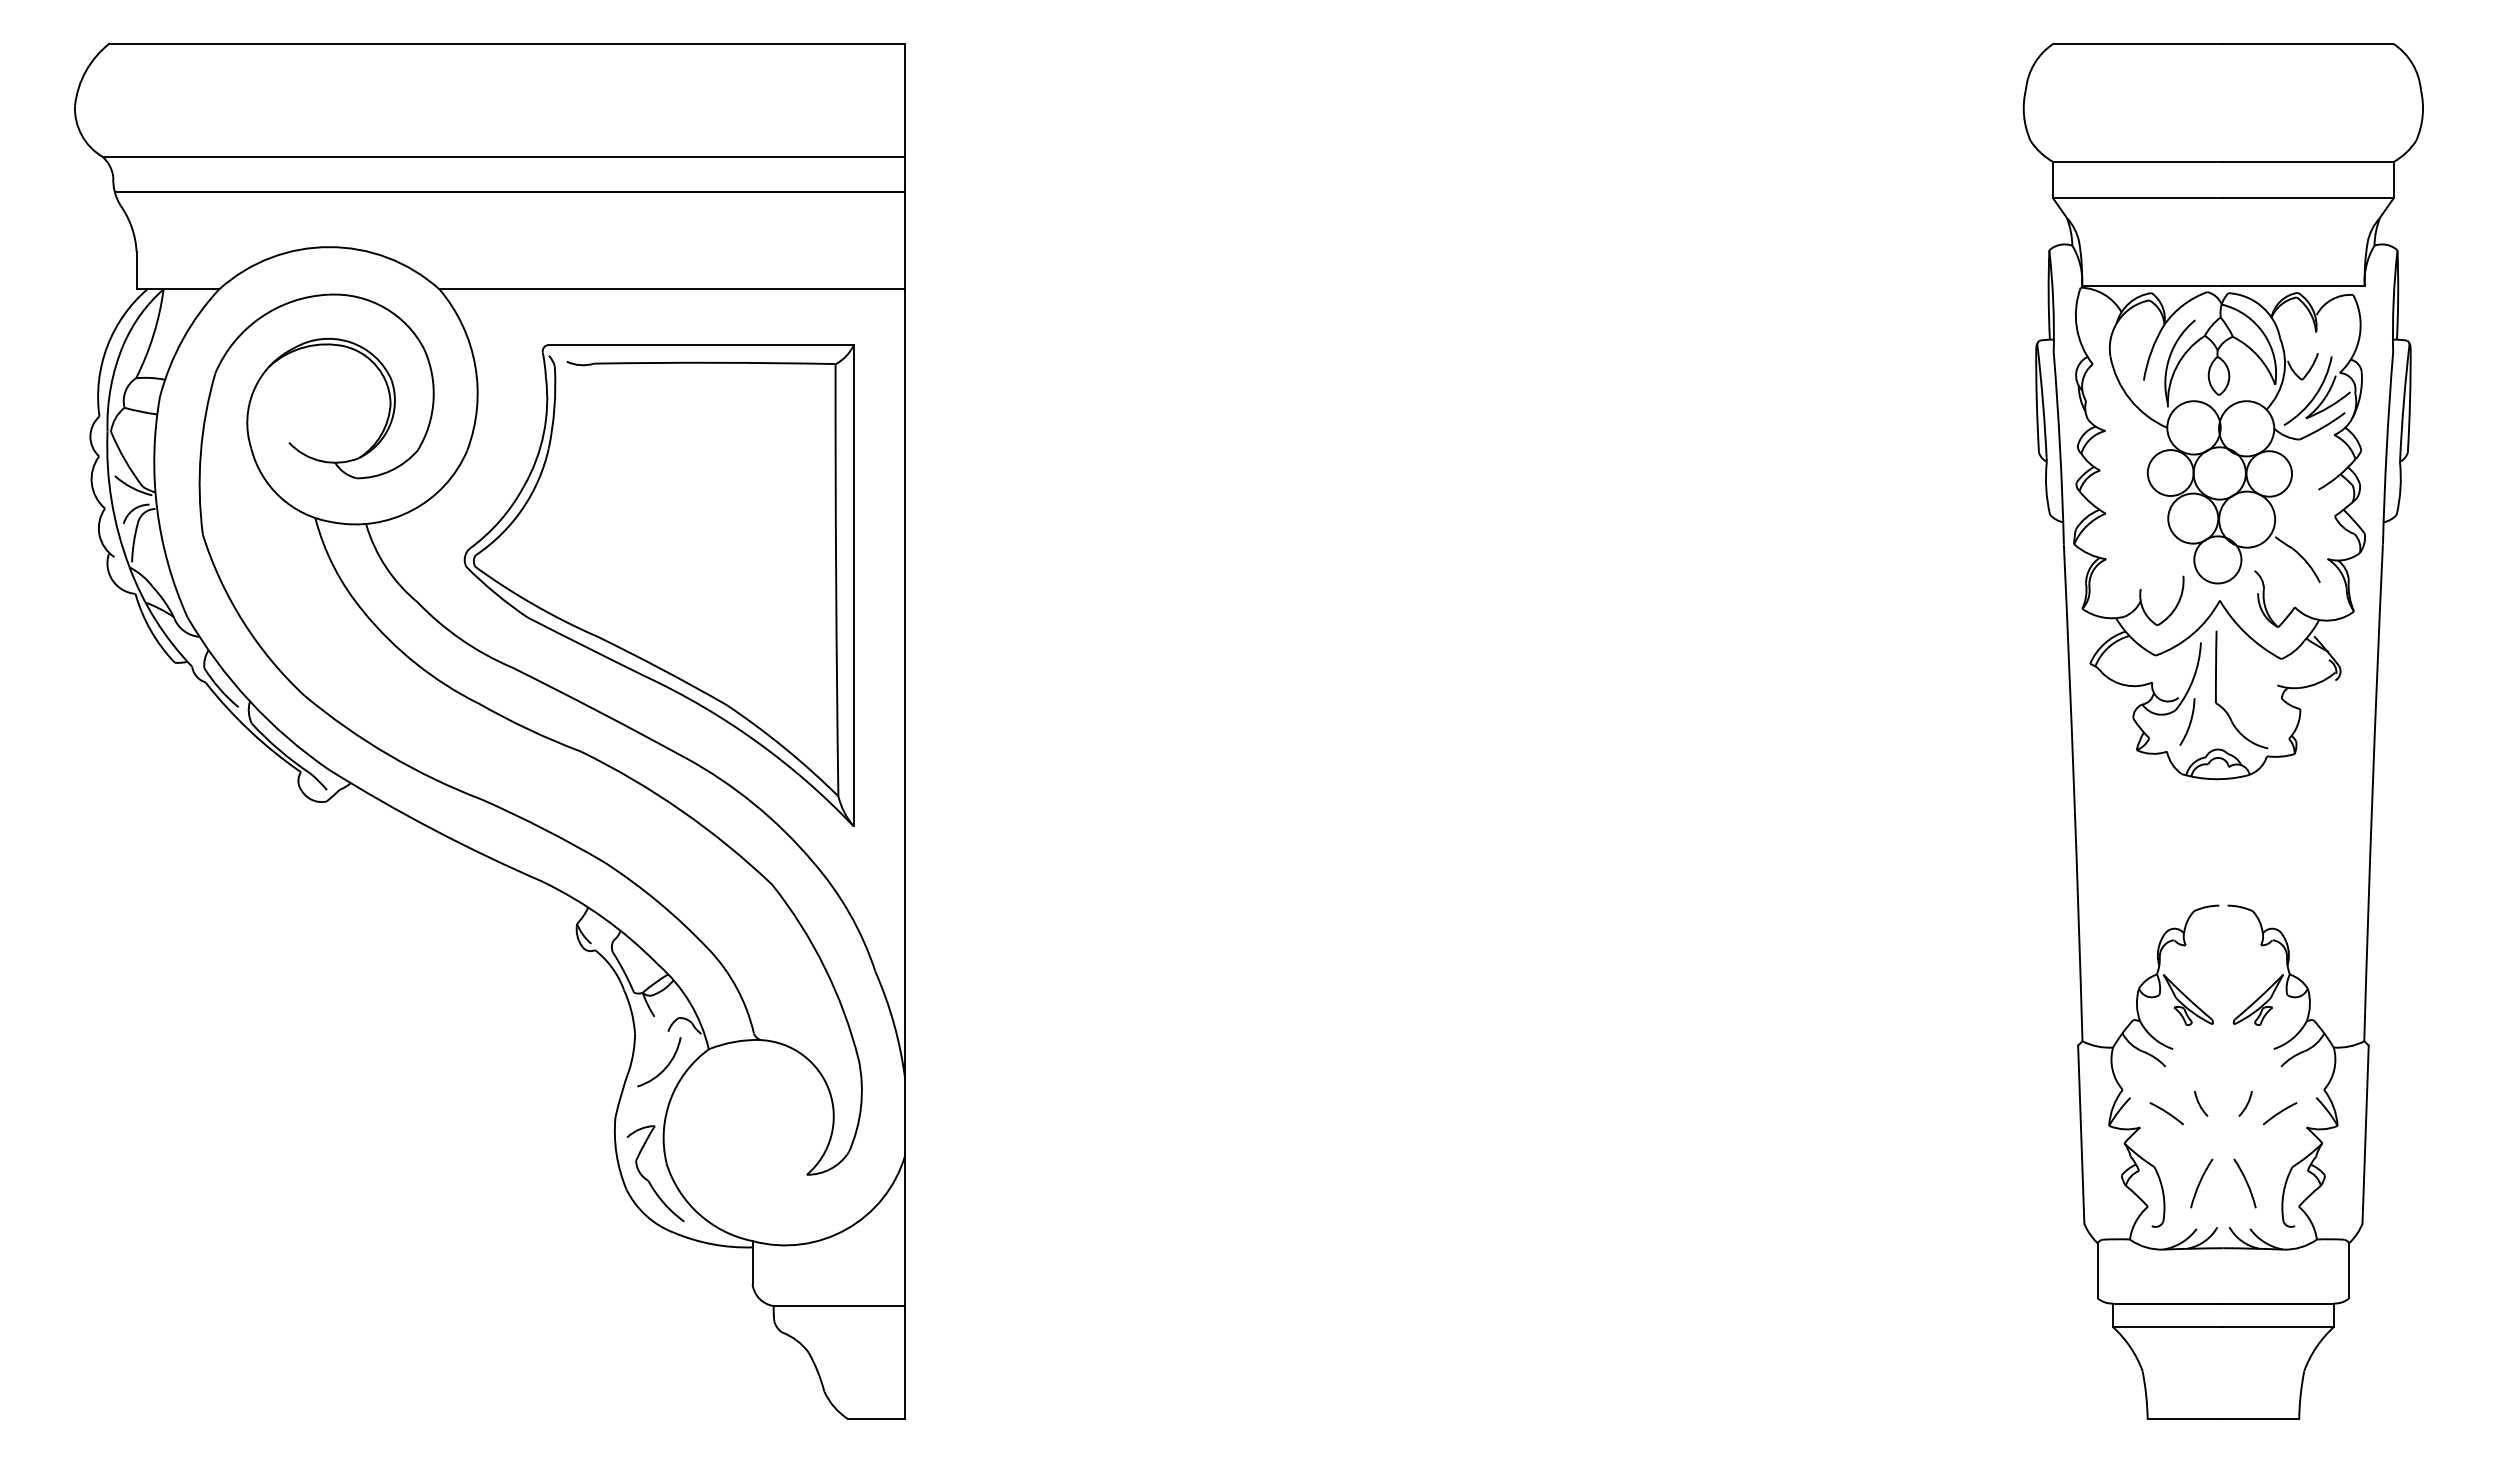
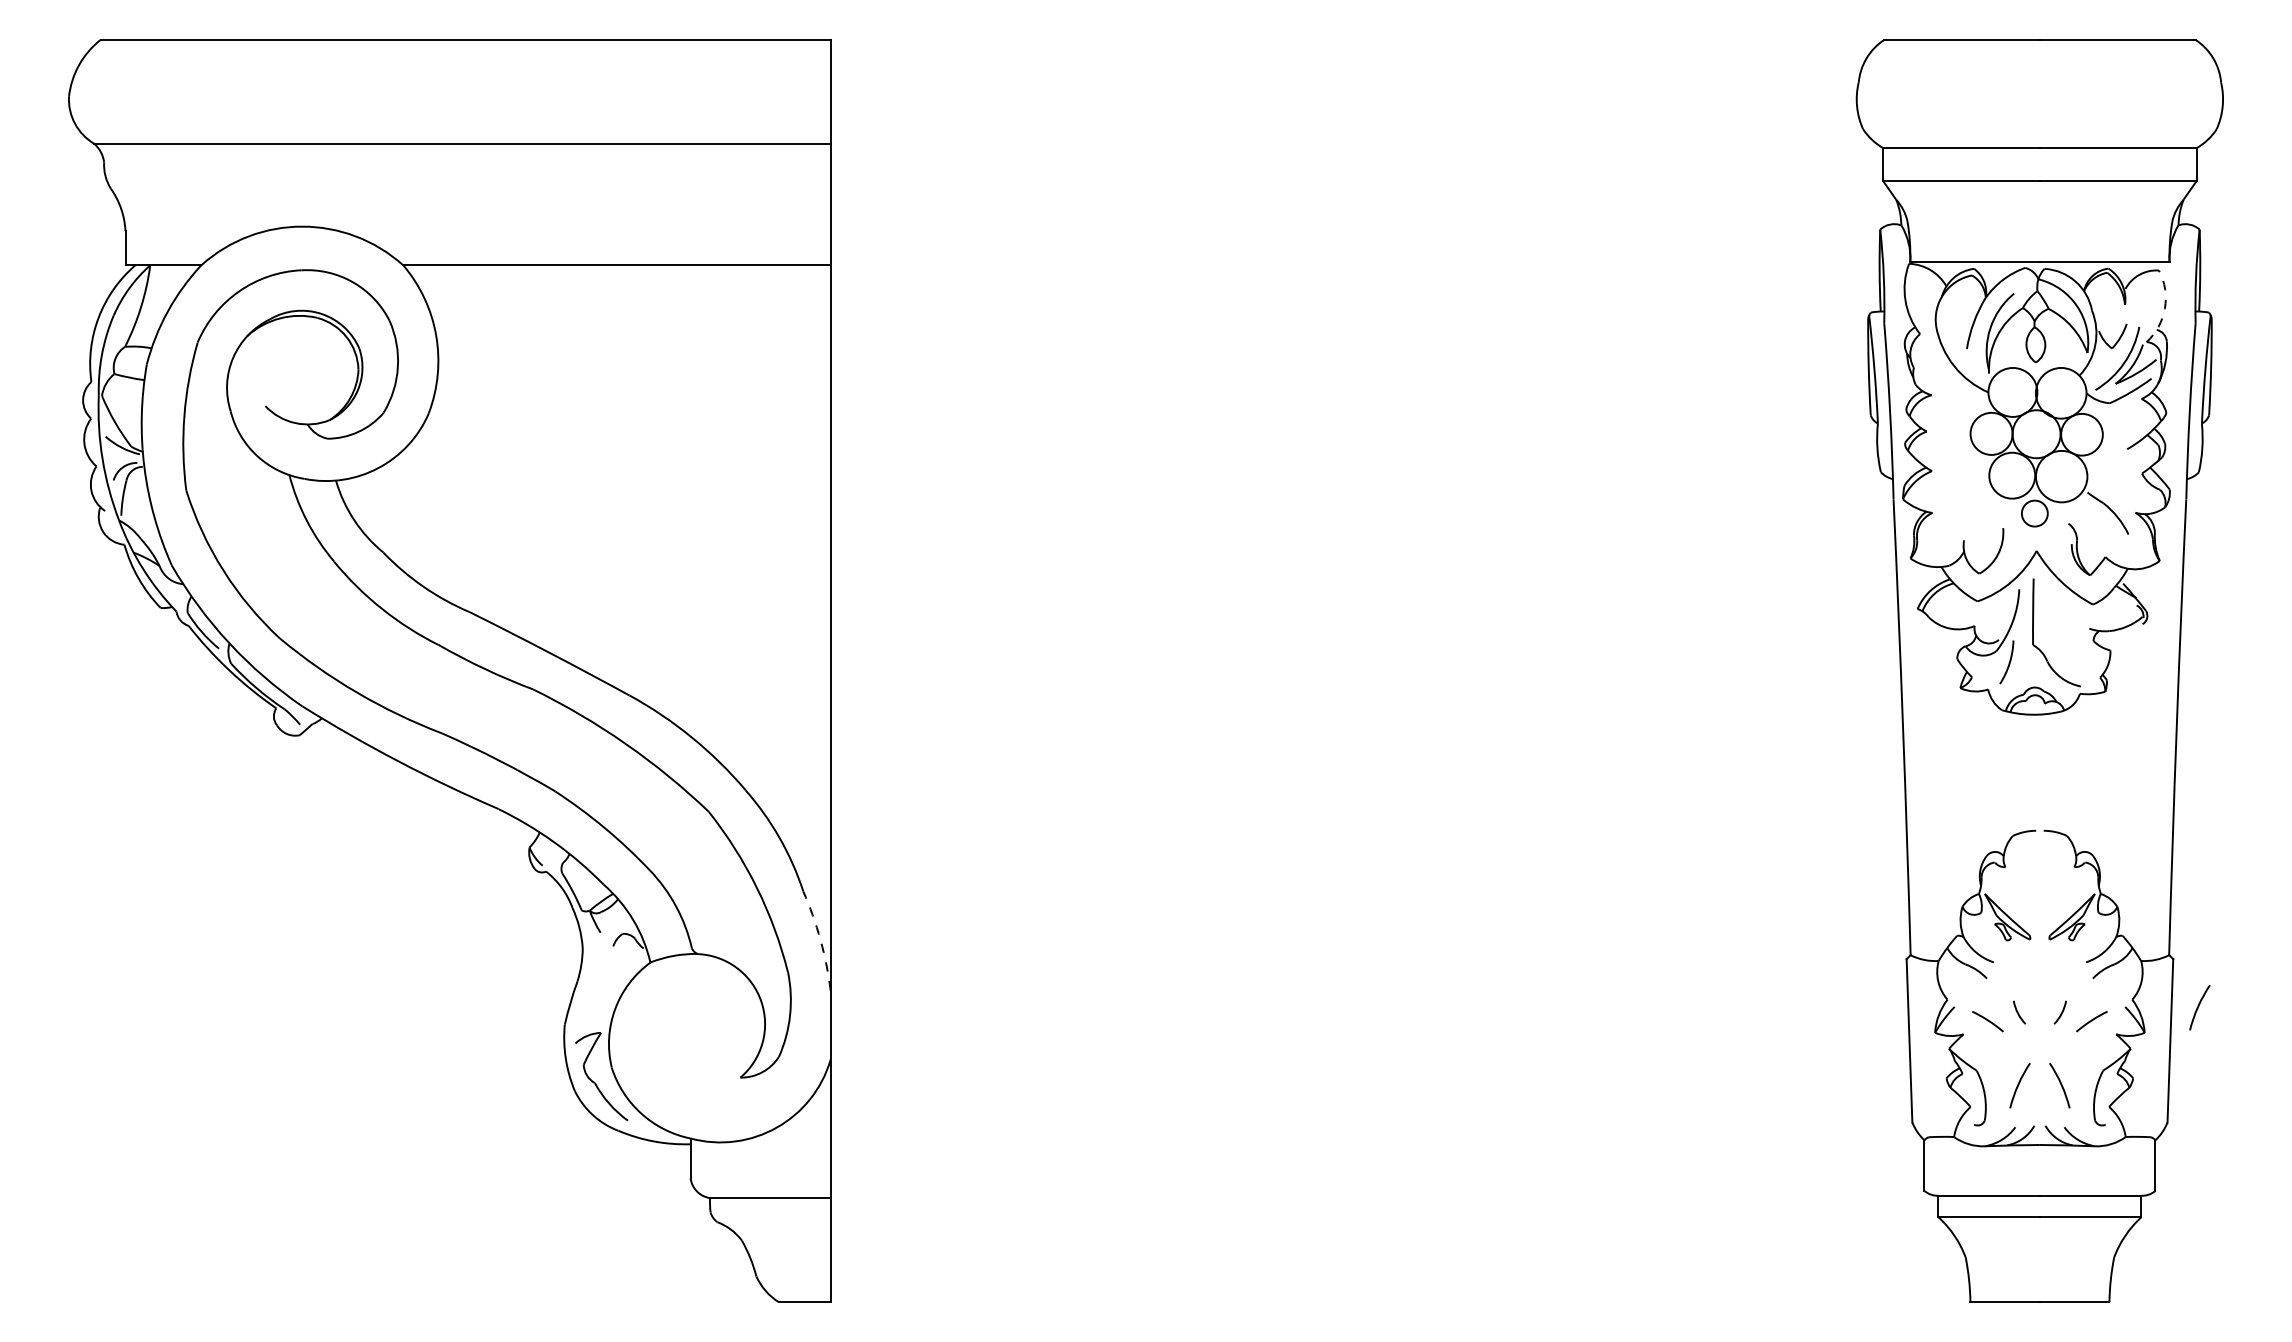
line: (509, 191) -> (467, 175), removed
arc: (2359, 336) -> (2164, 308), solid -> dashed
circle: (2217, 559) -> (2034, 513), size x0.6
part: (658, 585) -> (604, 537), removed
arc: (894, 1024) -> (820, 939), solid -> dashed
arc: (664, 1067) -> (609, 979), removed
arc: (2396, 1098) -> (2198, 1007), added

